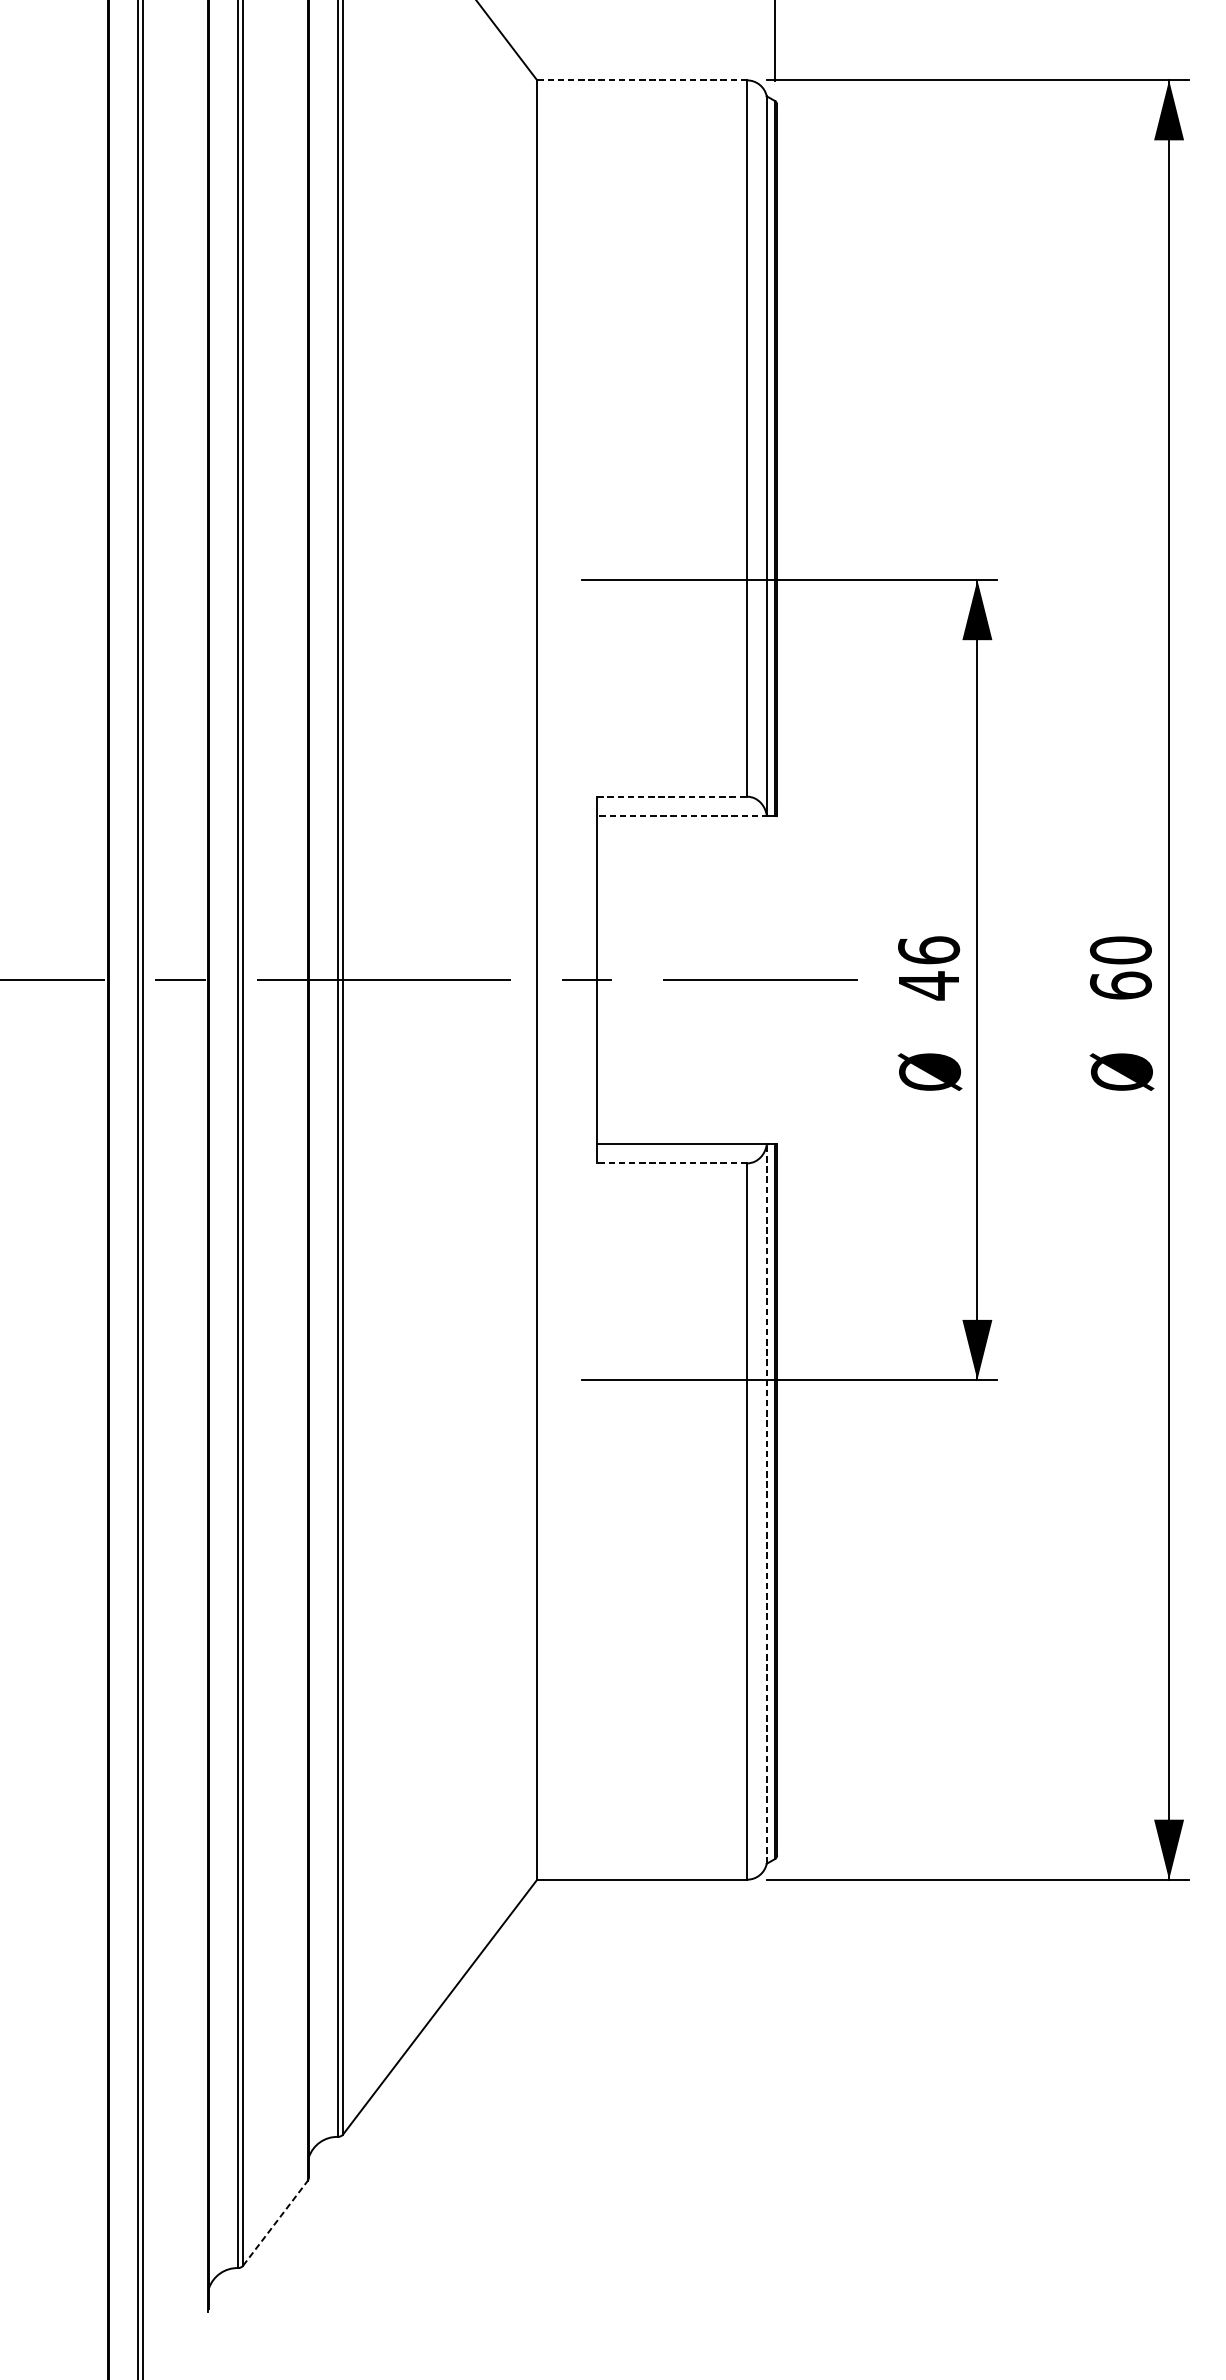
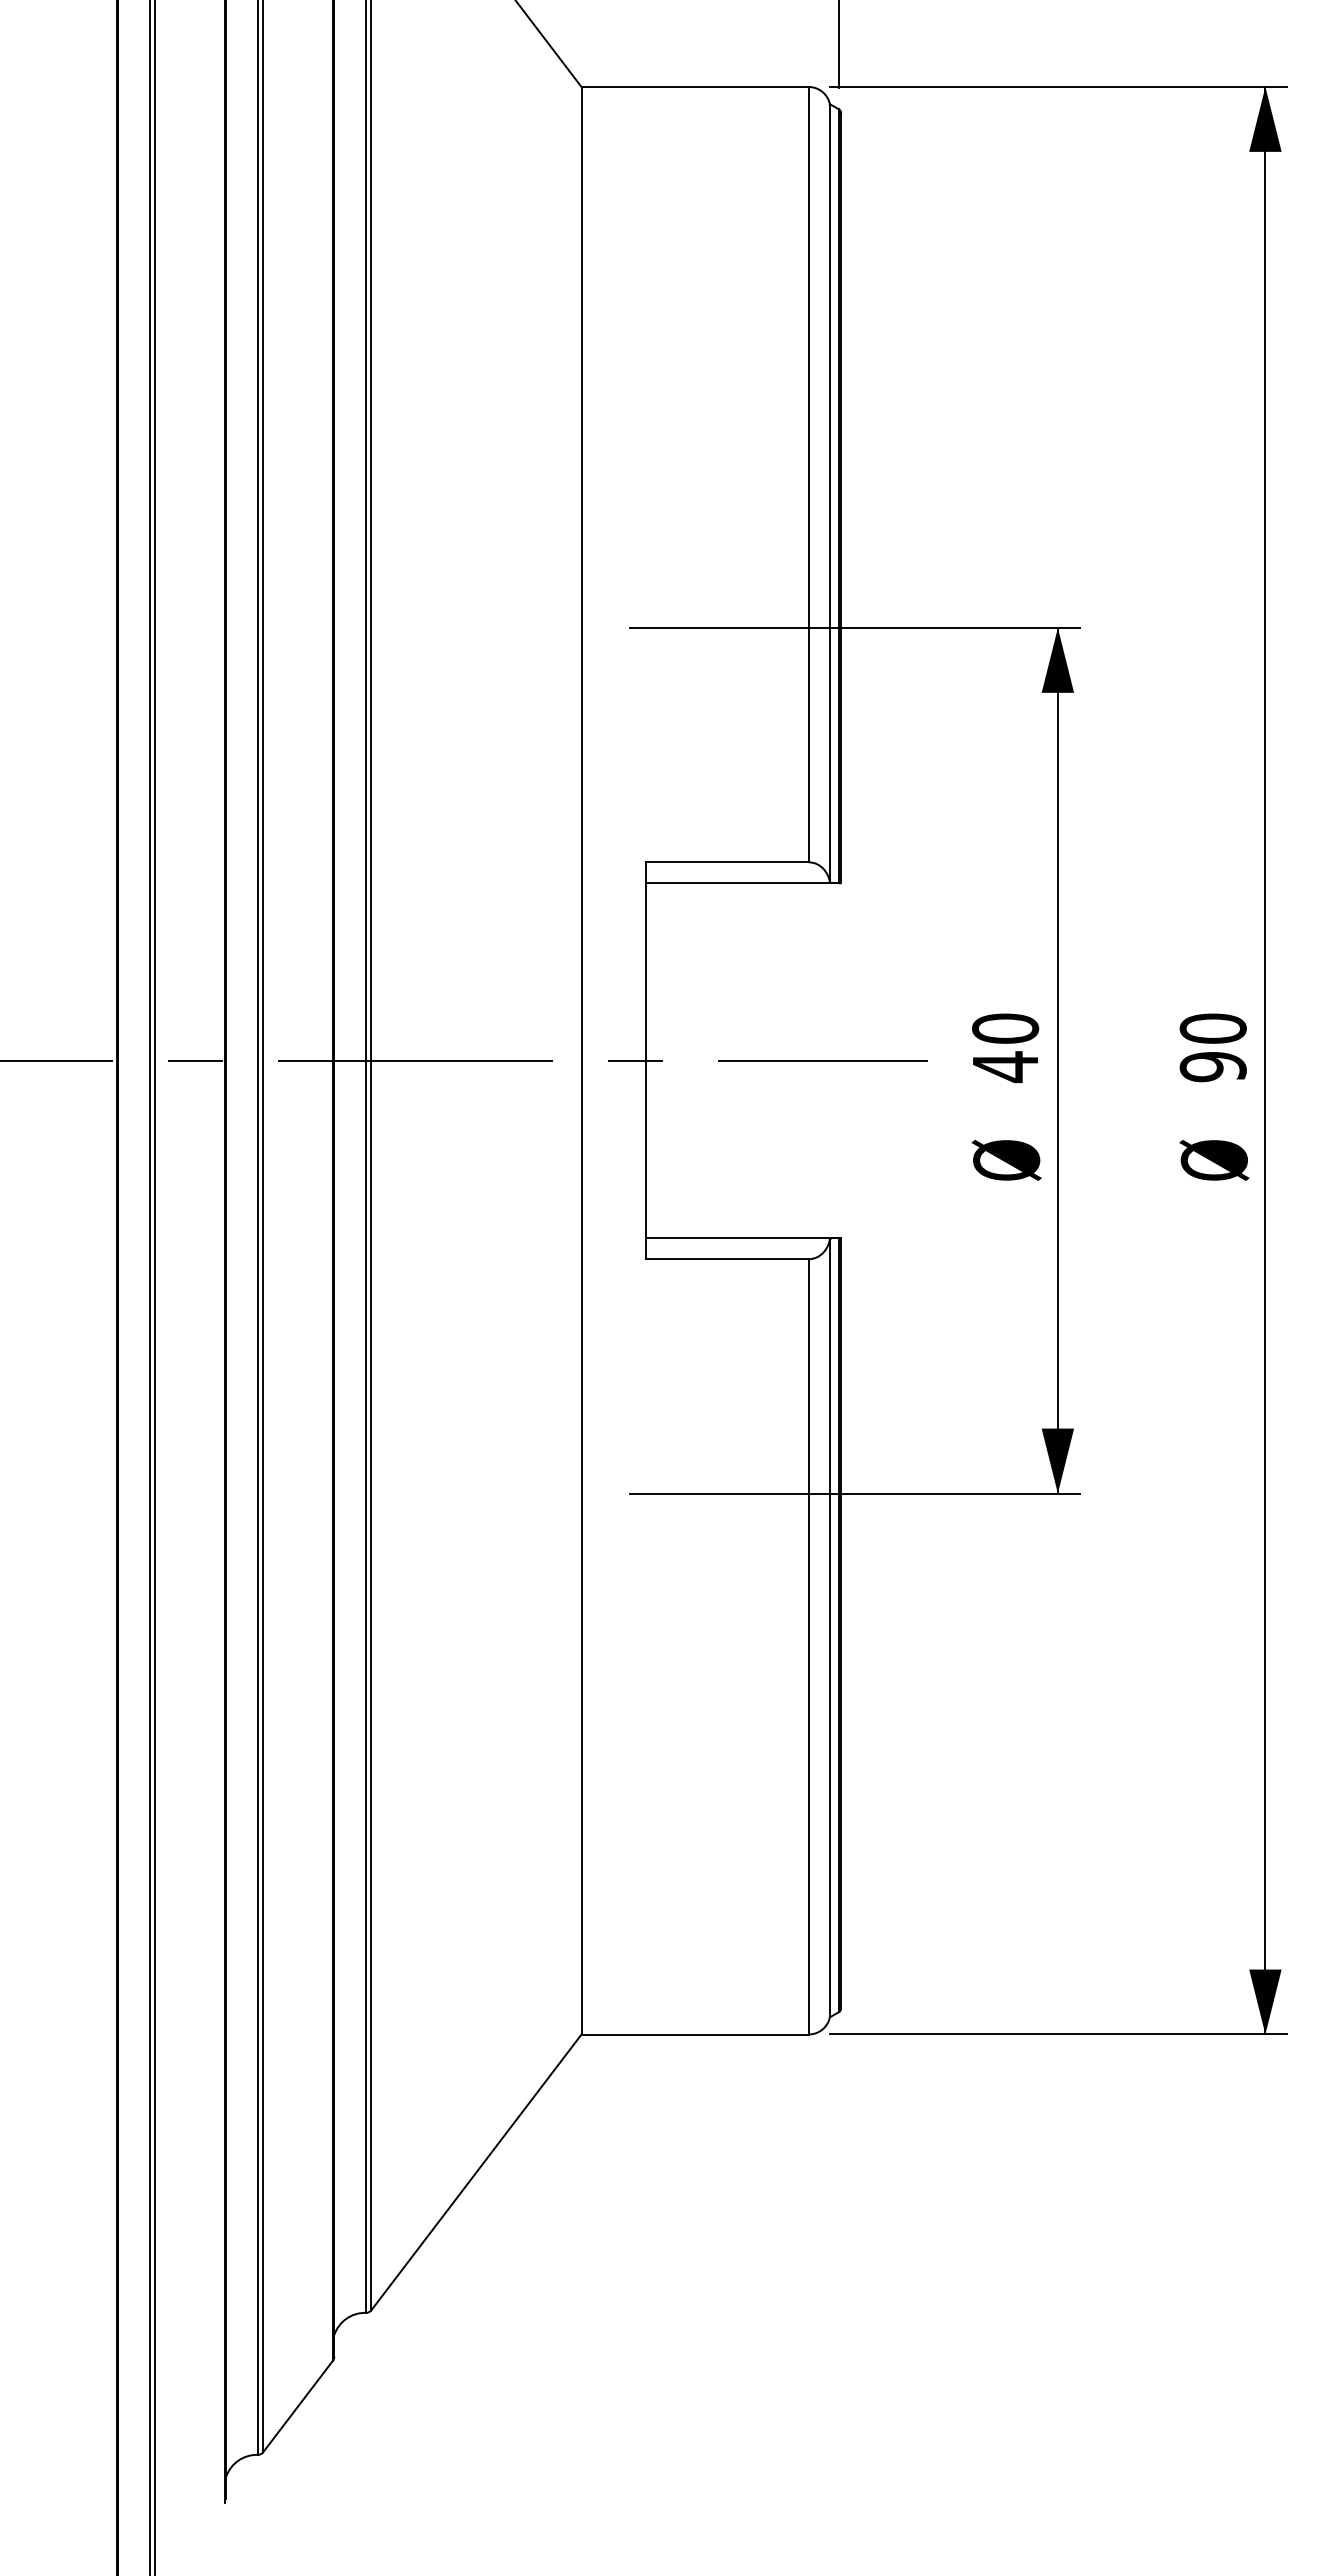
line: (642, 80) -> (695, 87), dashed -> solid
line: (673, 796) -> (728, 862), dashed -> solid
line: (683, 816) -> (739, 883), dashed -> solid
text: (928, 950) -> (1005, 1028), 46 -> 40
text: (1120, 985) -> (1212, 1066), 60 -> 90
line: (672, 1163) -> (727, 1259), dashed -> solid
line: (766, 1504) -> (829, 1628), dashed -> solid
line: (275, 2223) -> (298, 2406), dashed -> solid

